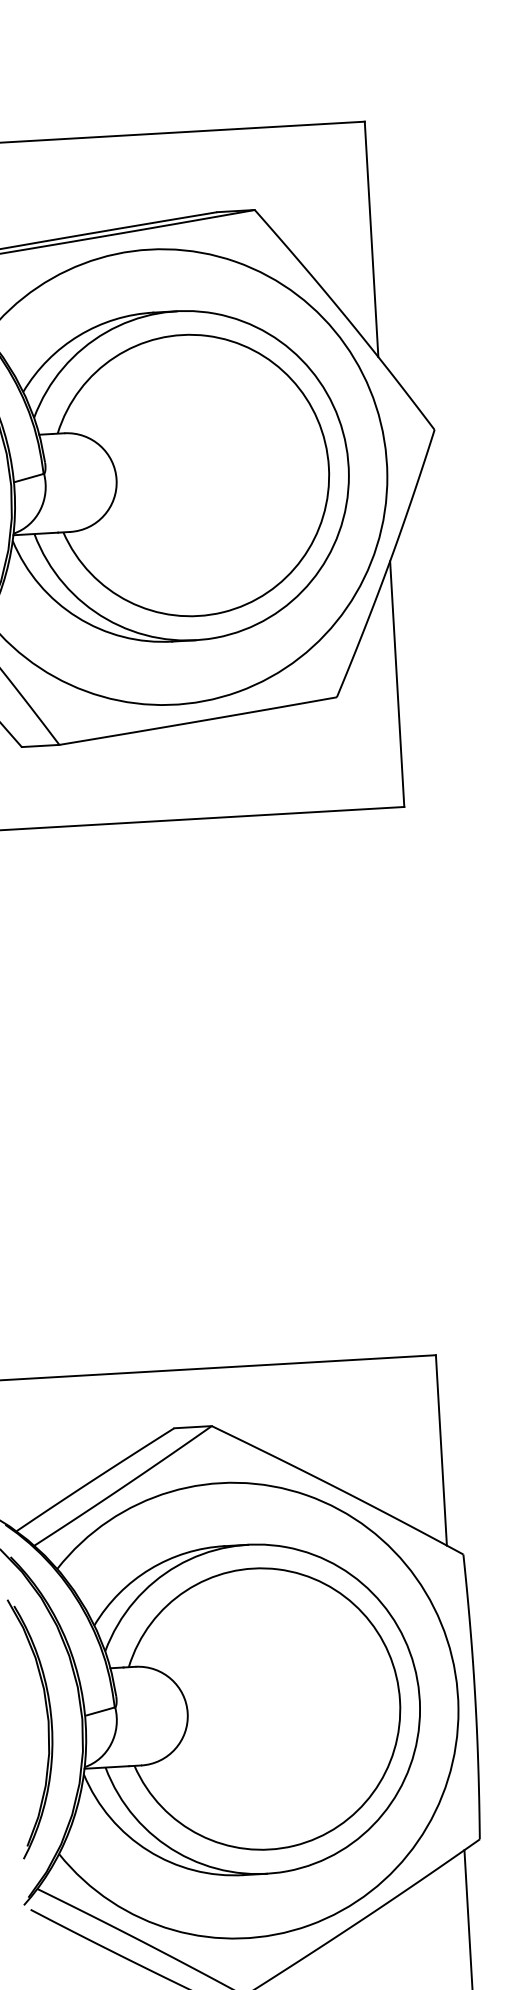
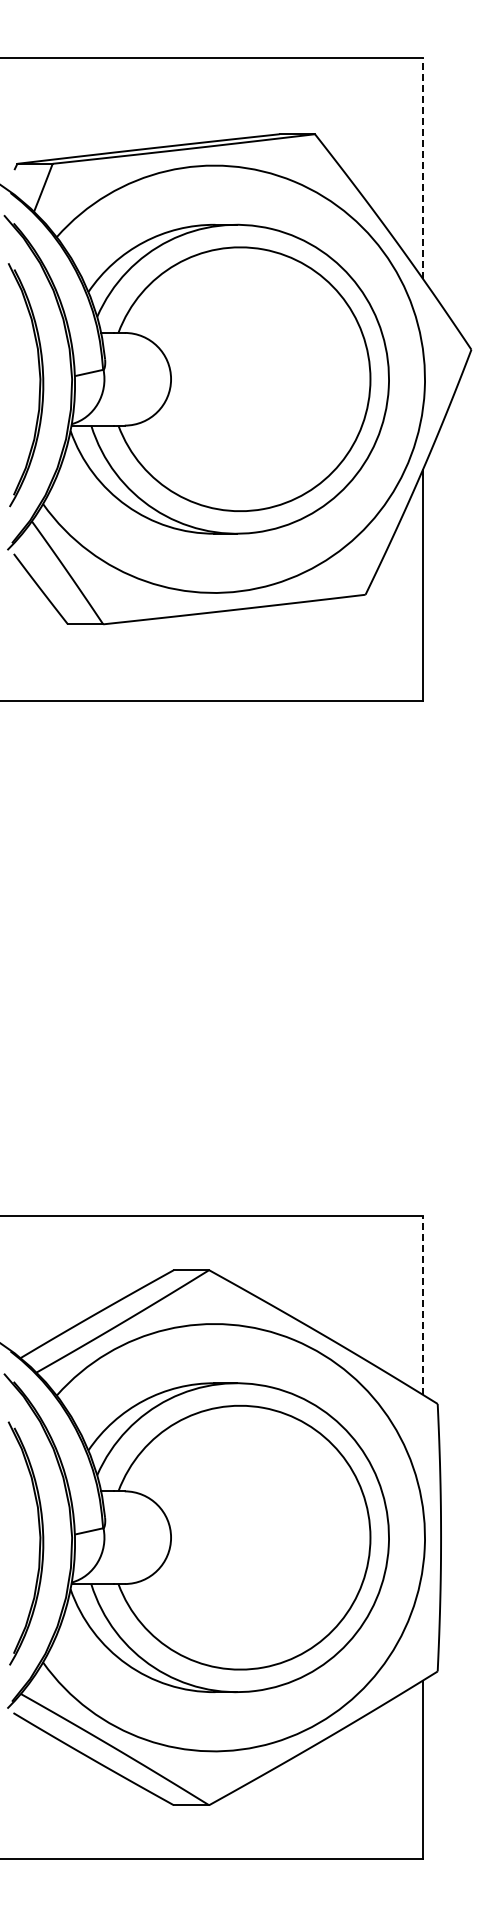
line: (371, 239) -> (422, 168), solid -> dashed
line: (441, 1449) -> (422, 1304), solid -> dashed

